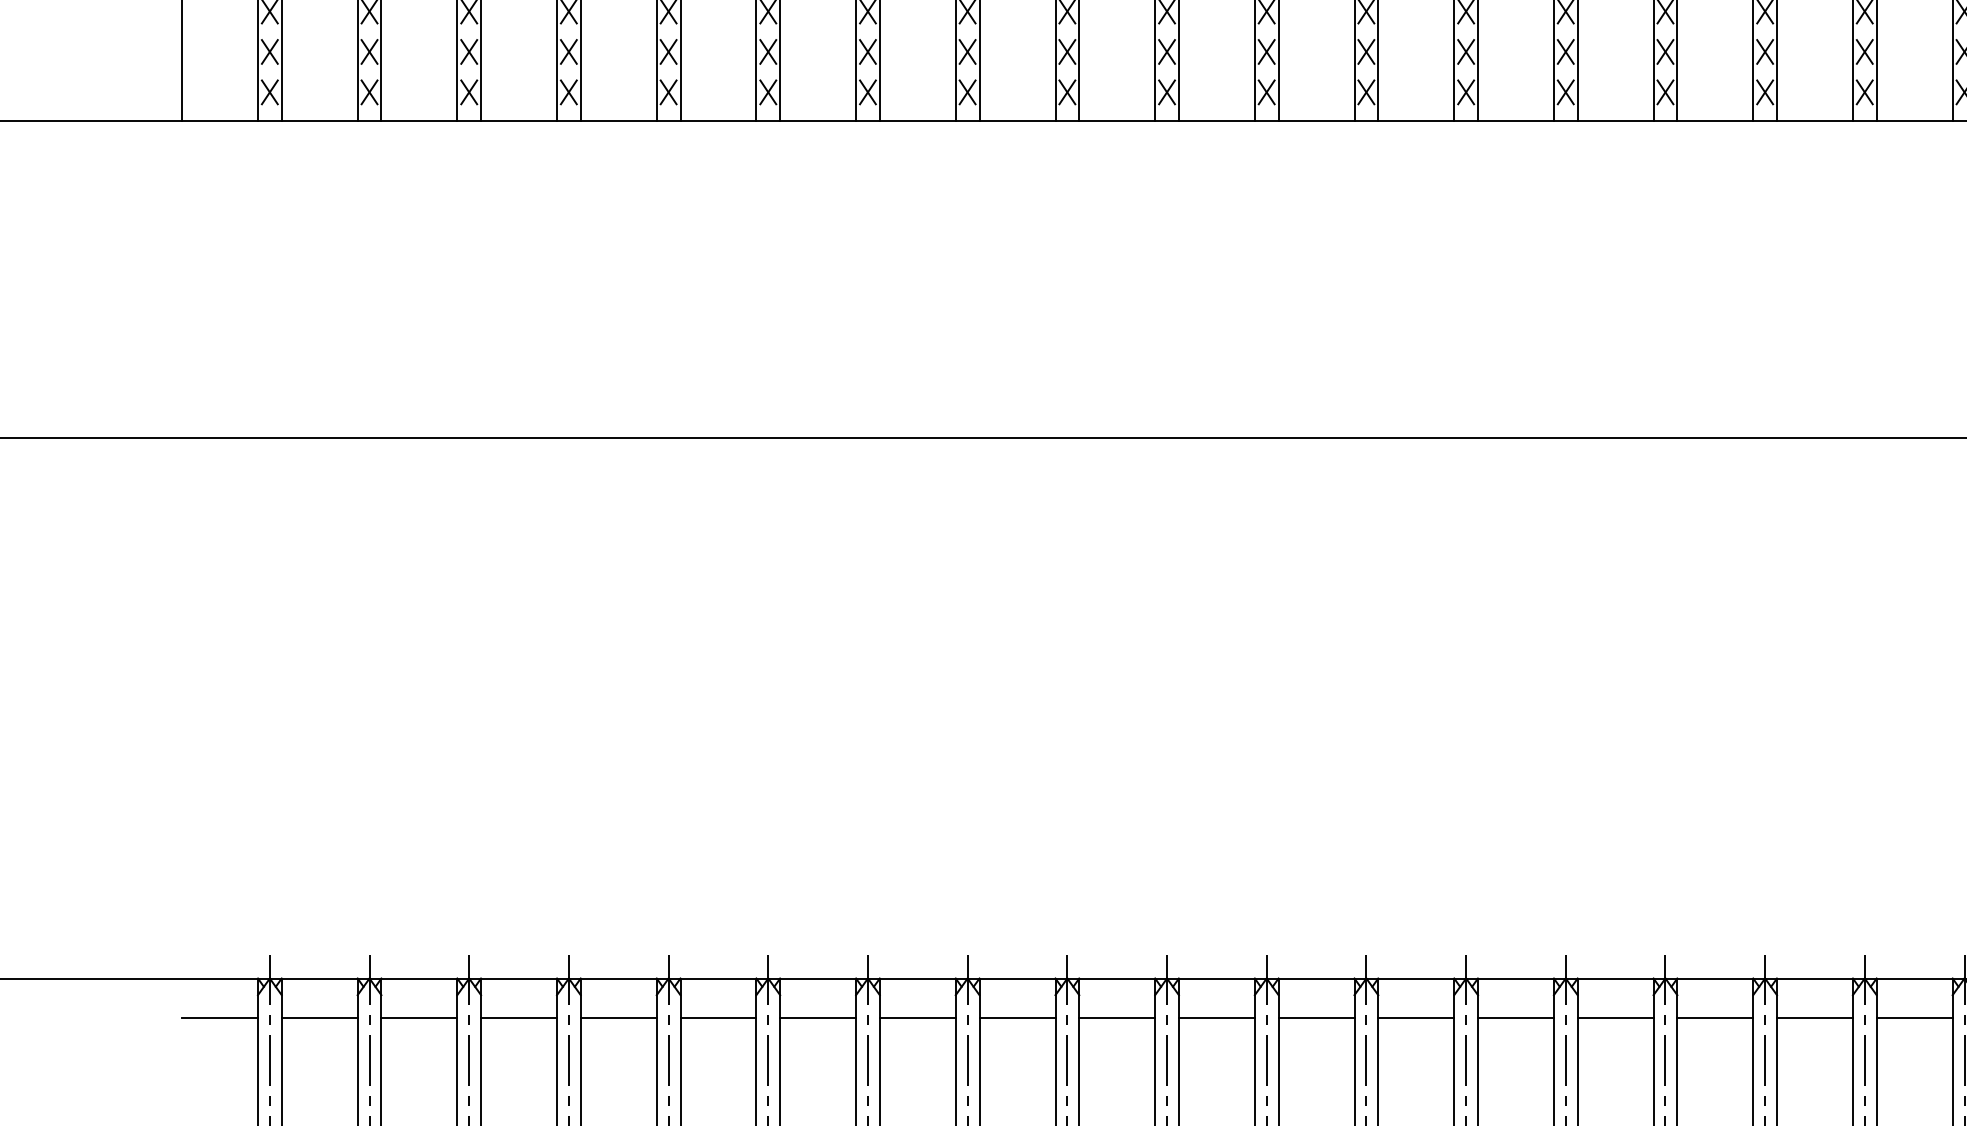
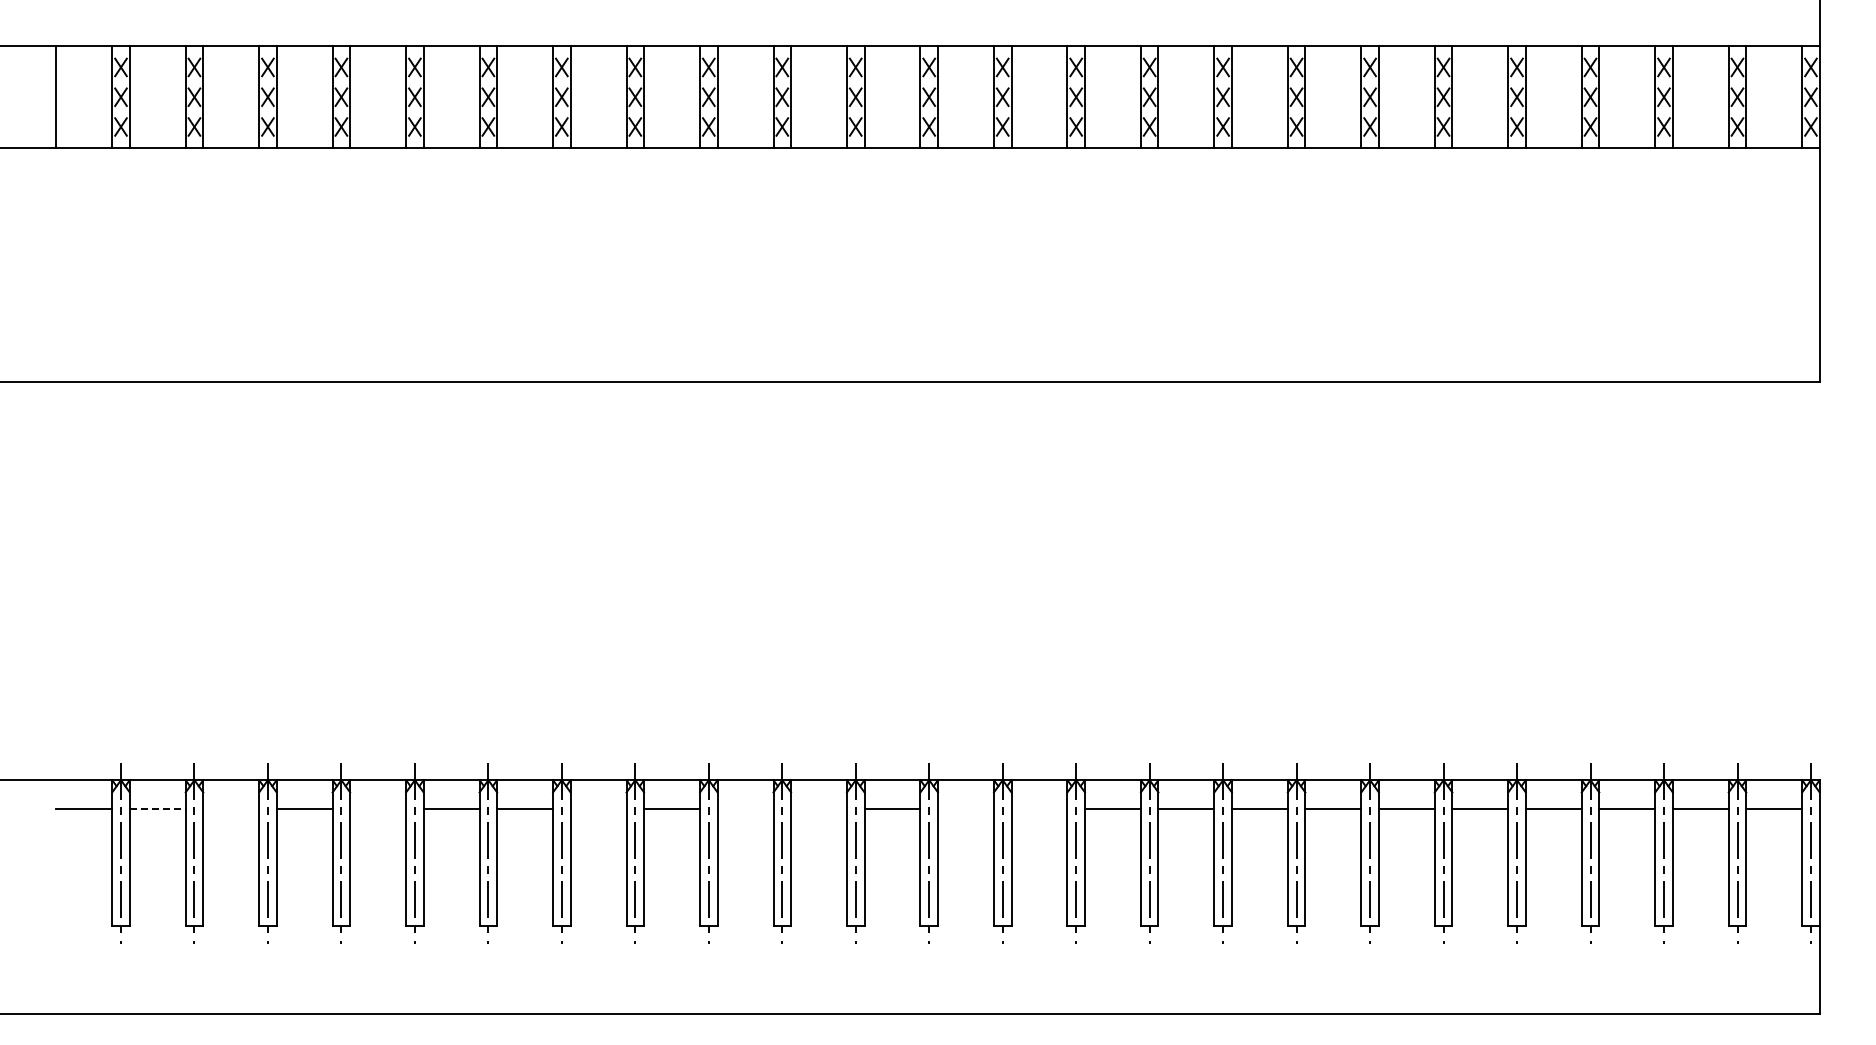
line: (319, 1018) -> (157, 809), solid -> dashed
line: (419, 1018) -> (231, 809), removed
line: (619, 1018) -> (378, 809), removed
line: (917, 1018) -> (598, 809), removed
line: (1117, 1018) -> (745, 809), removed
line: (1217, 1018) -> (819, 809), removed
line: (1415, 1018) -> (965, 809), removed
line: (1515, 1018) -> (1039, 809), removed

